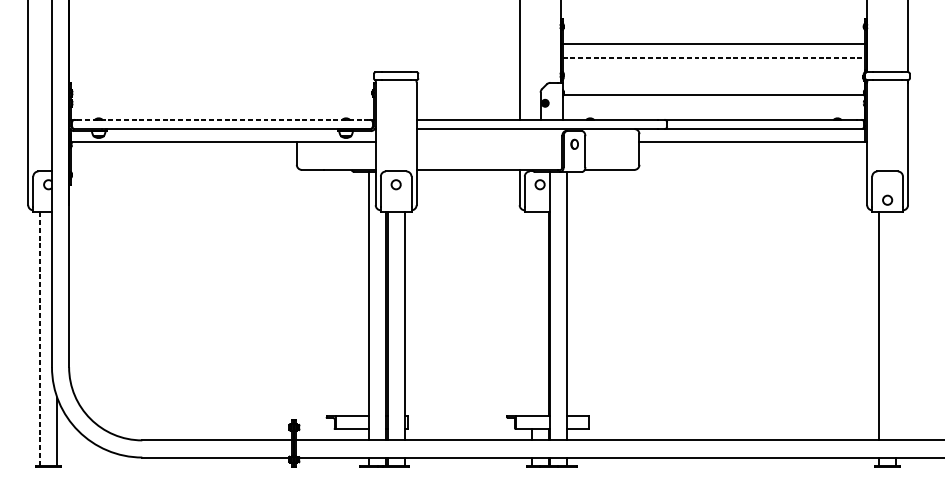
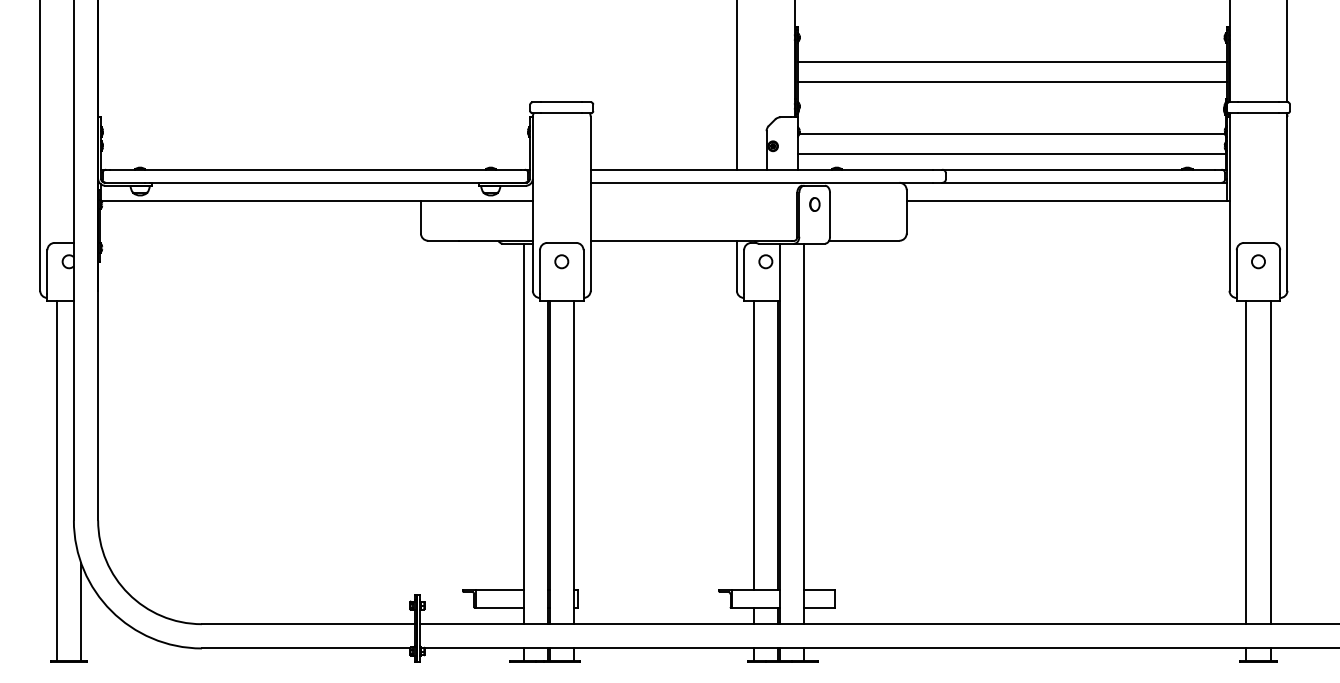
line: (714, 57) -> (1012, 81), dashed -> solid
line: (713, 108) -> (1011, 153), added
line: (222, 119) -> (315, 169), dashed -> solid
circle: (887, 200) -> (1258, 261), moved
line: (531, 313) -> (753, 444), added
line: (896, 326) -> (1270, 462), added
line: (40, 339) -> (57, 481), dashed -> solid

